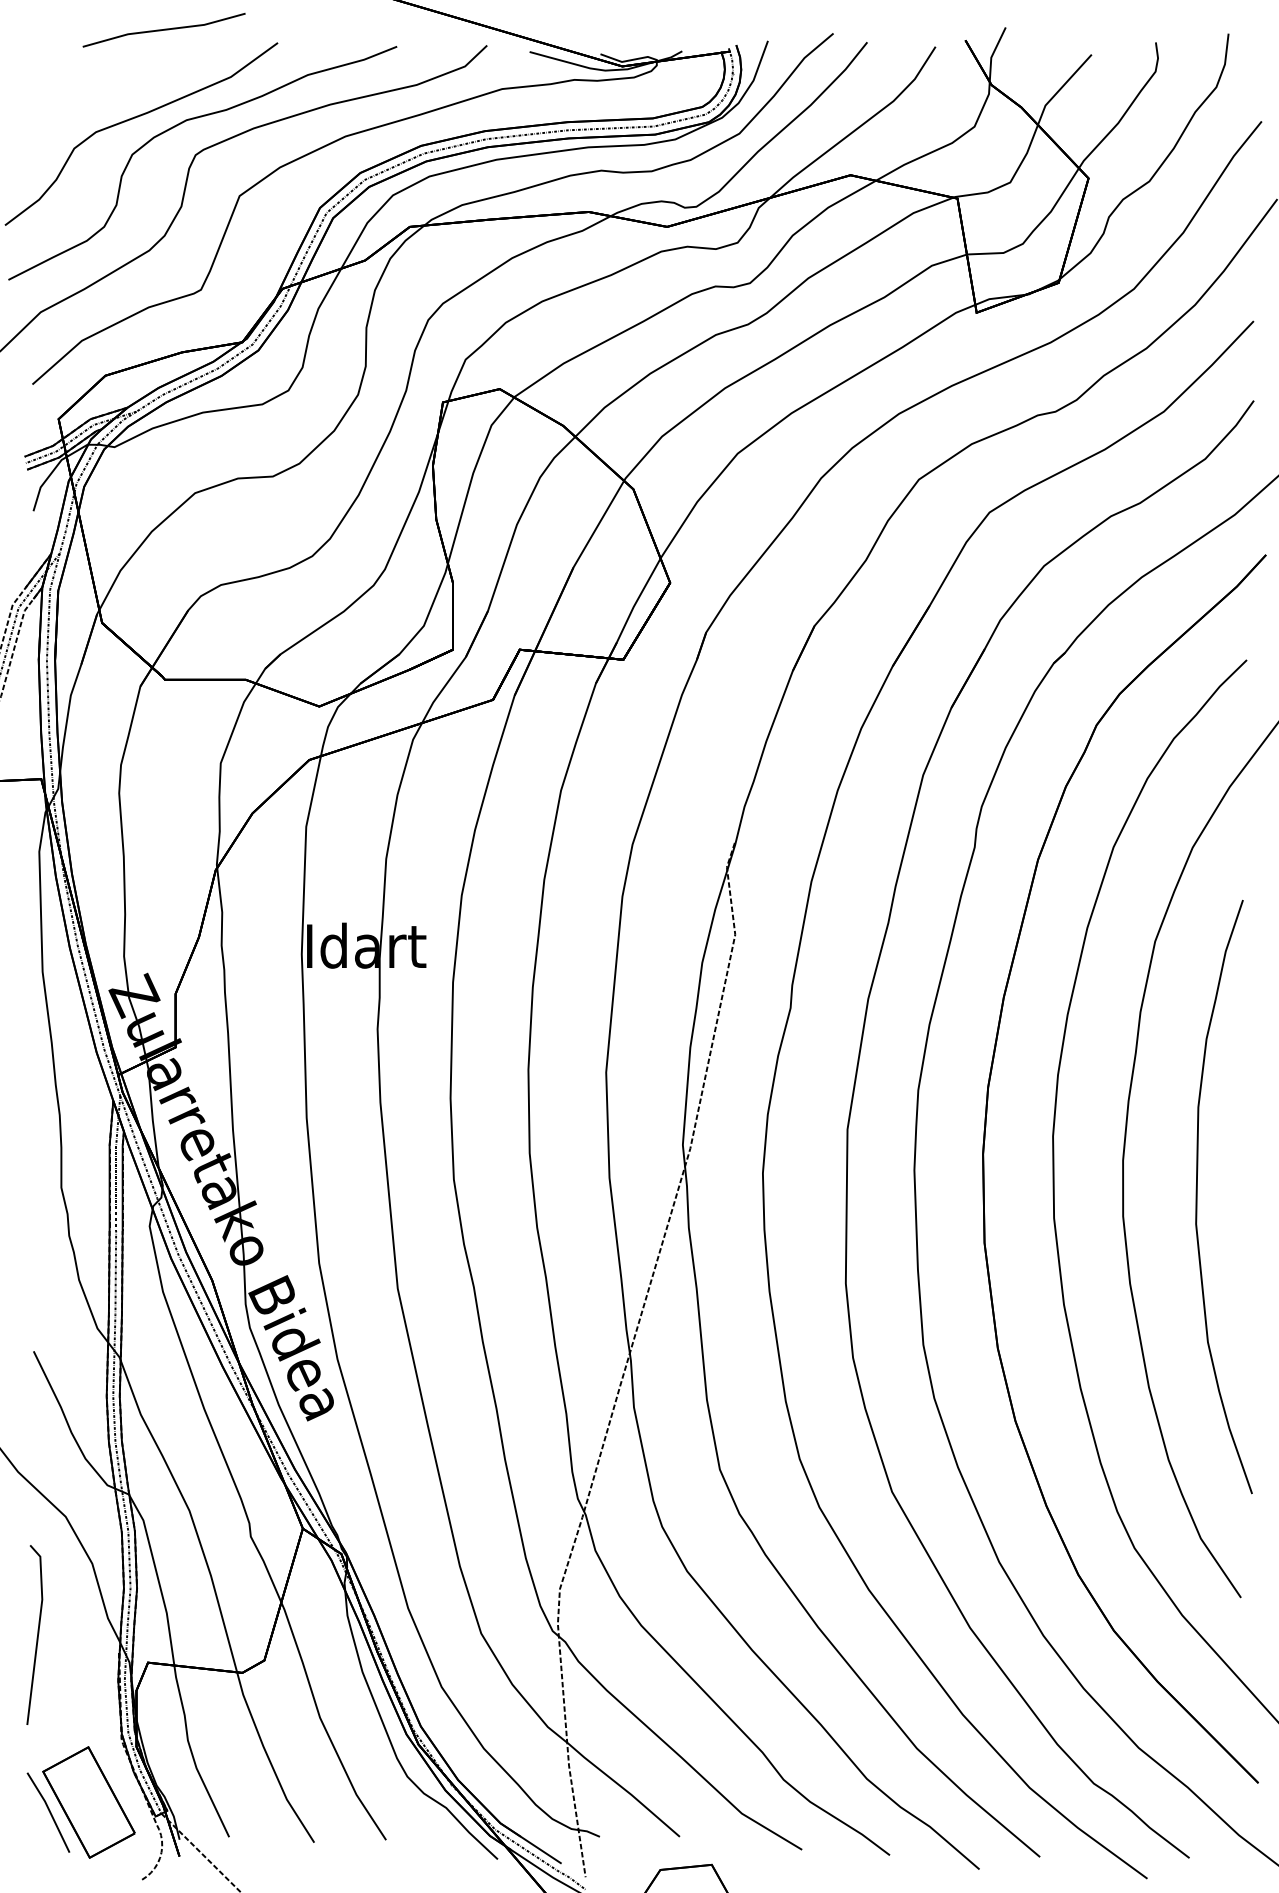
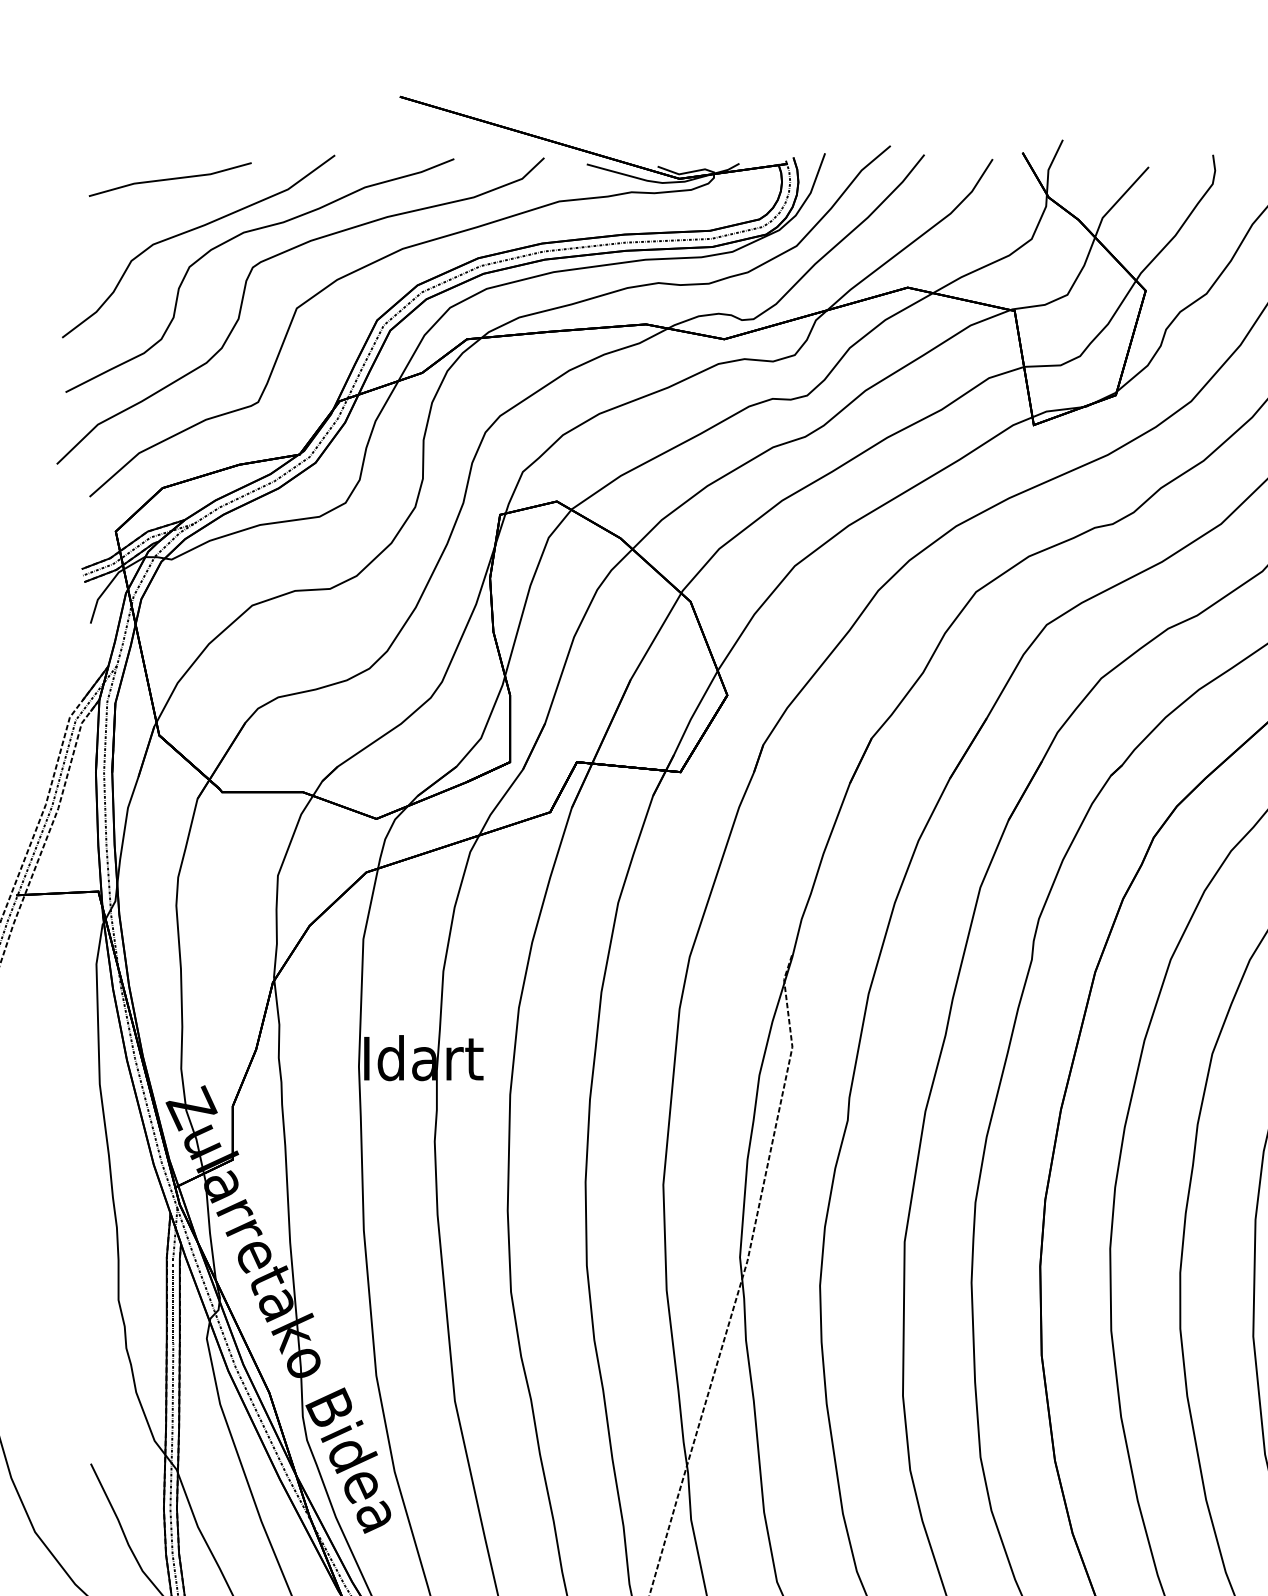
line: (163, 30) -> (169, 179), moved

